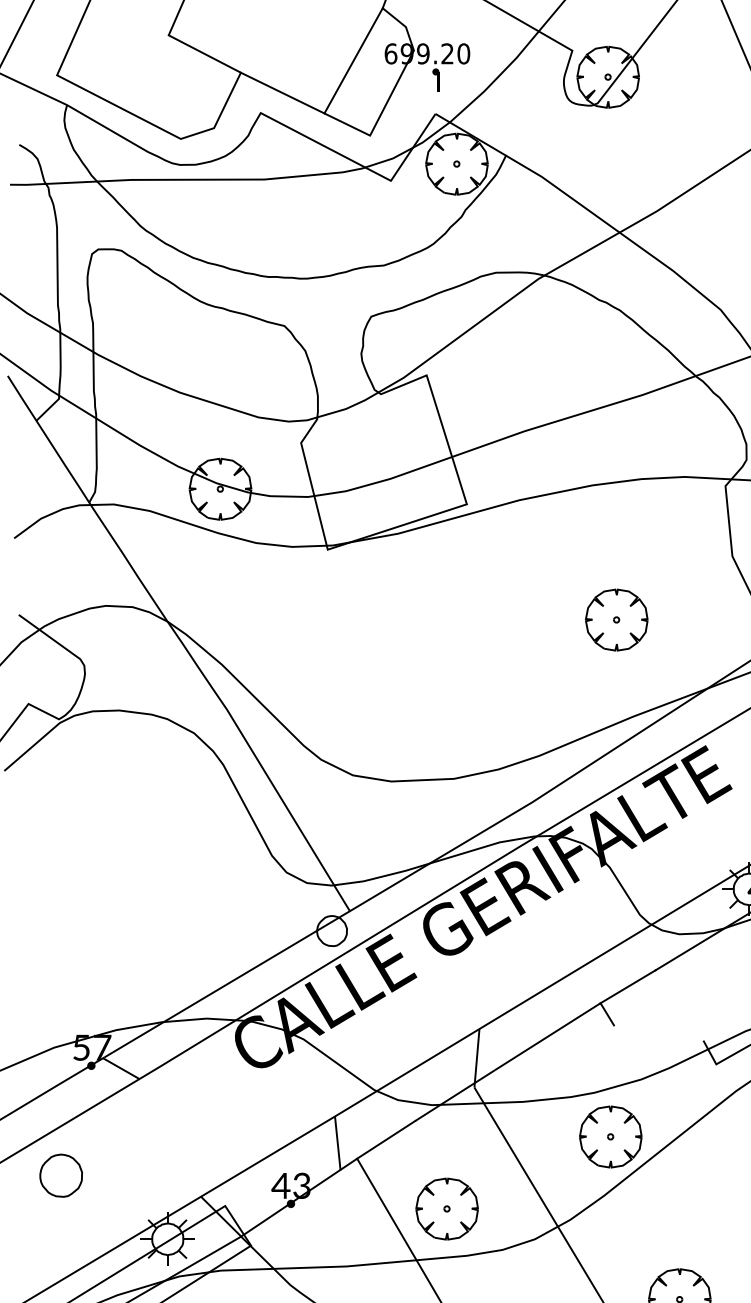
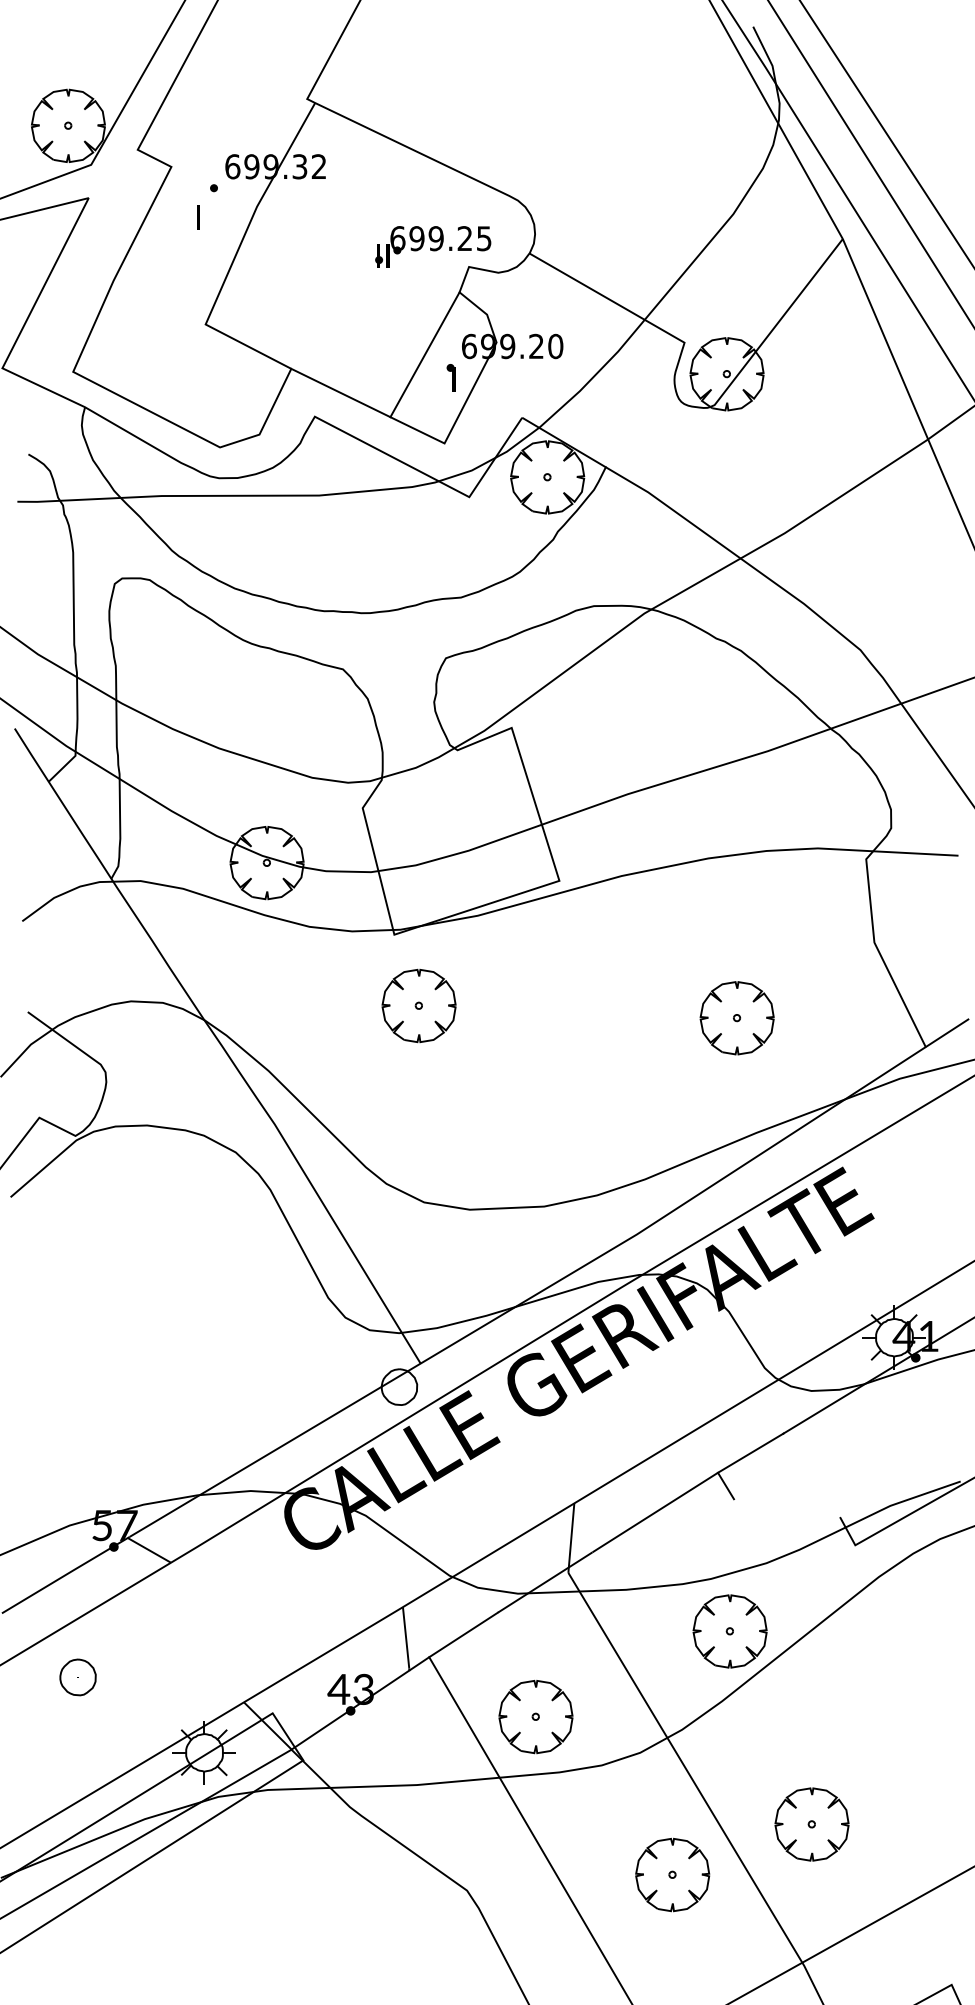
part: (435, 80) -> (450, 377), moved
part: (348, 609) -> (418, 1005), added
part: (60, 1175) -> (77, 1677), size x0.71

